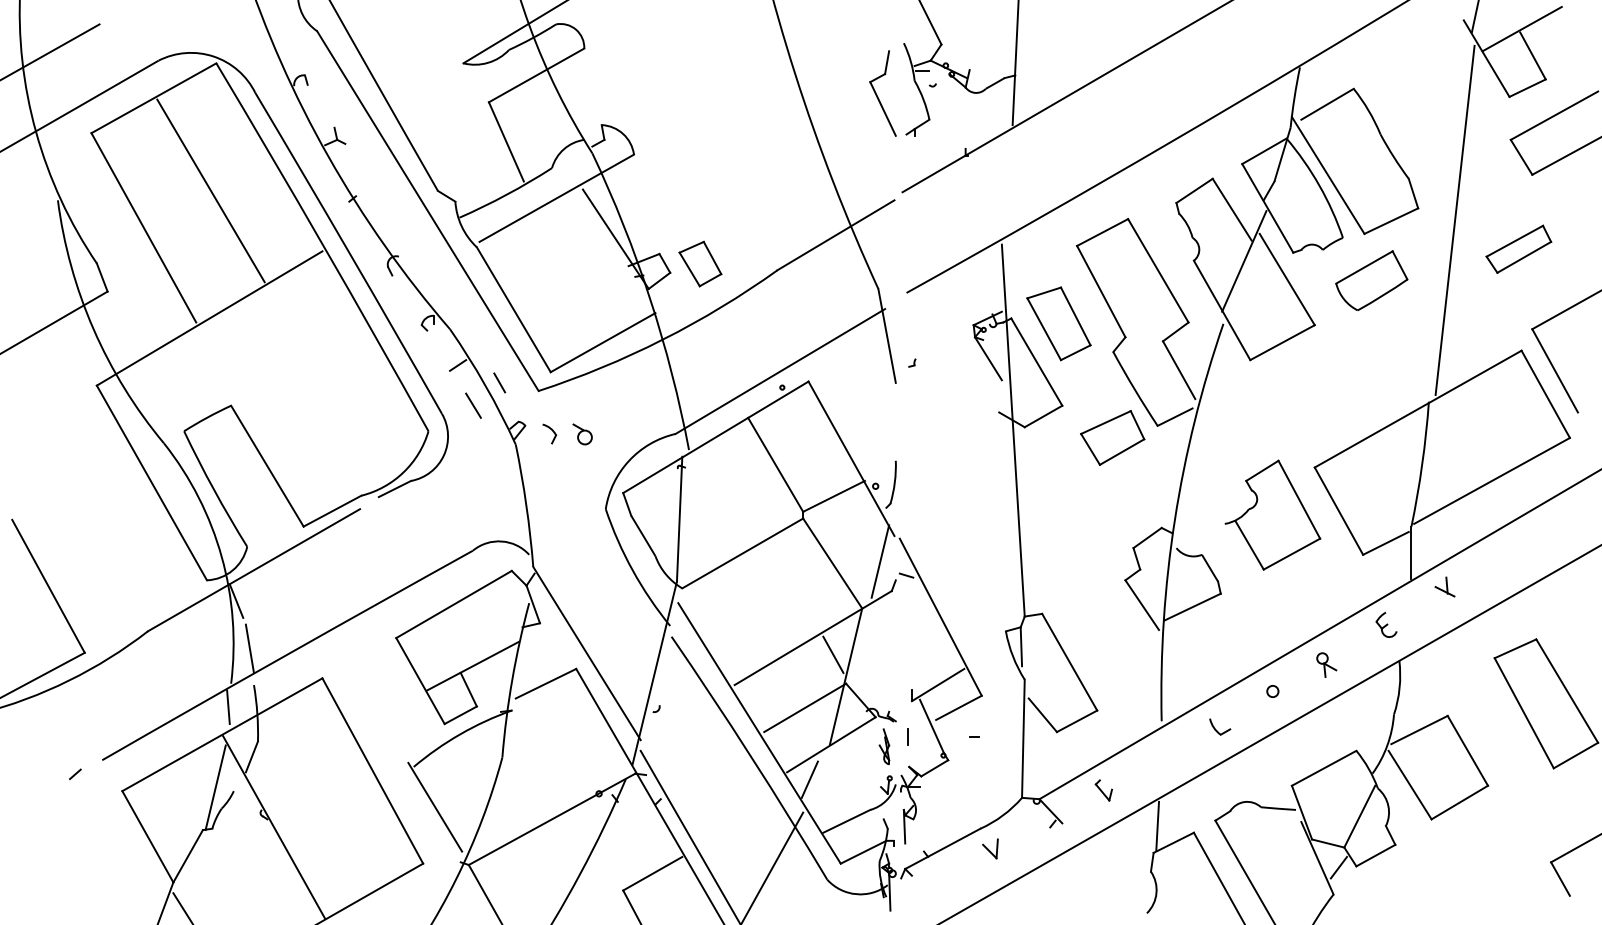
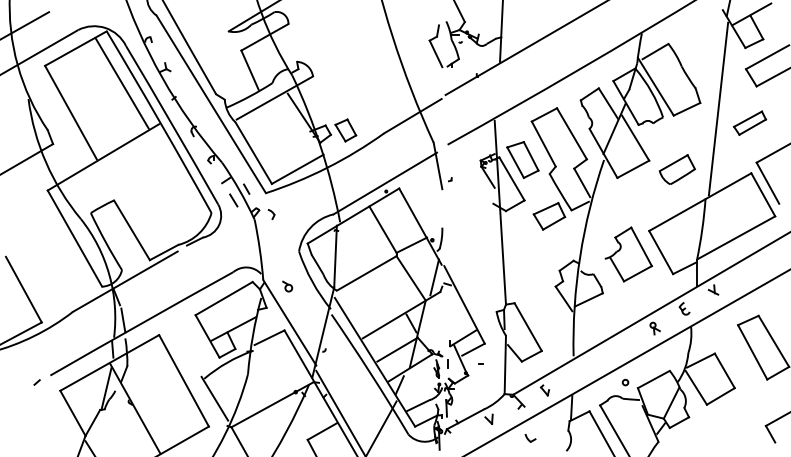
line: (209, 191) -> (121, 83), moved
part: (1369, 280) -> (676, 169), moved
part: (582, 434) -> (287, 286), moved
circle: (1272, 691) -> (625, 382), moved
part: (1220, 727) -> (530, 438), moved

